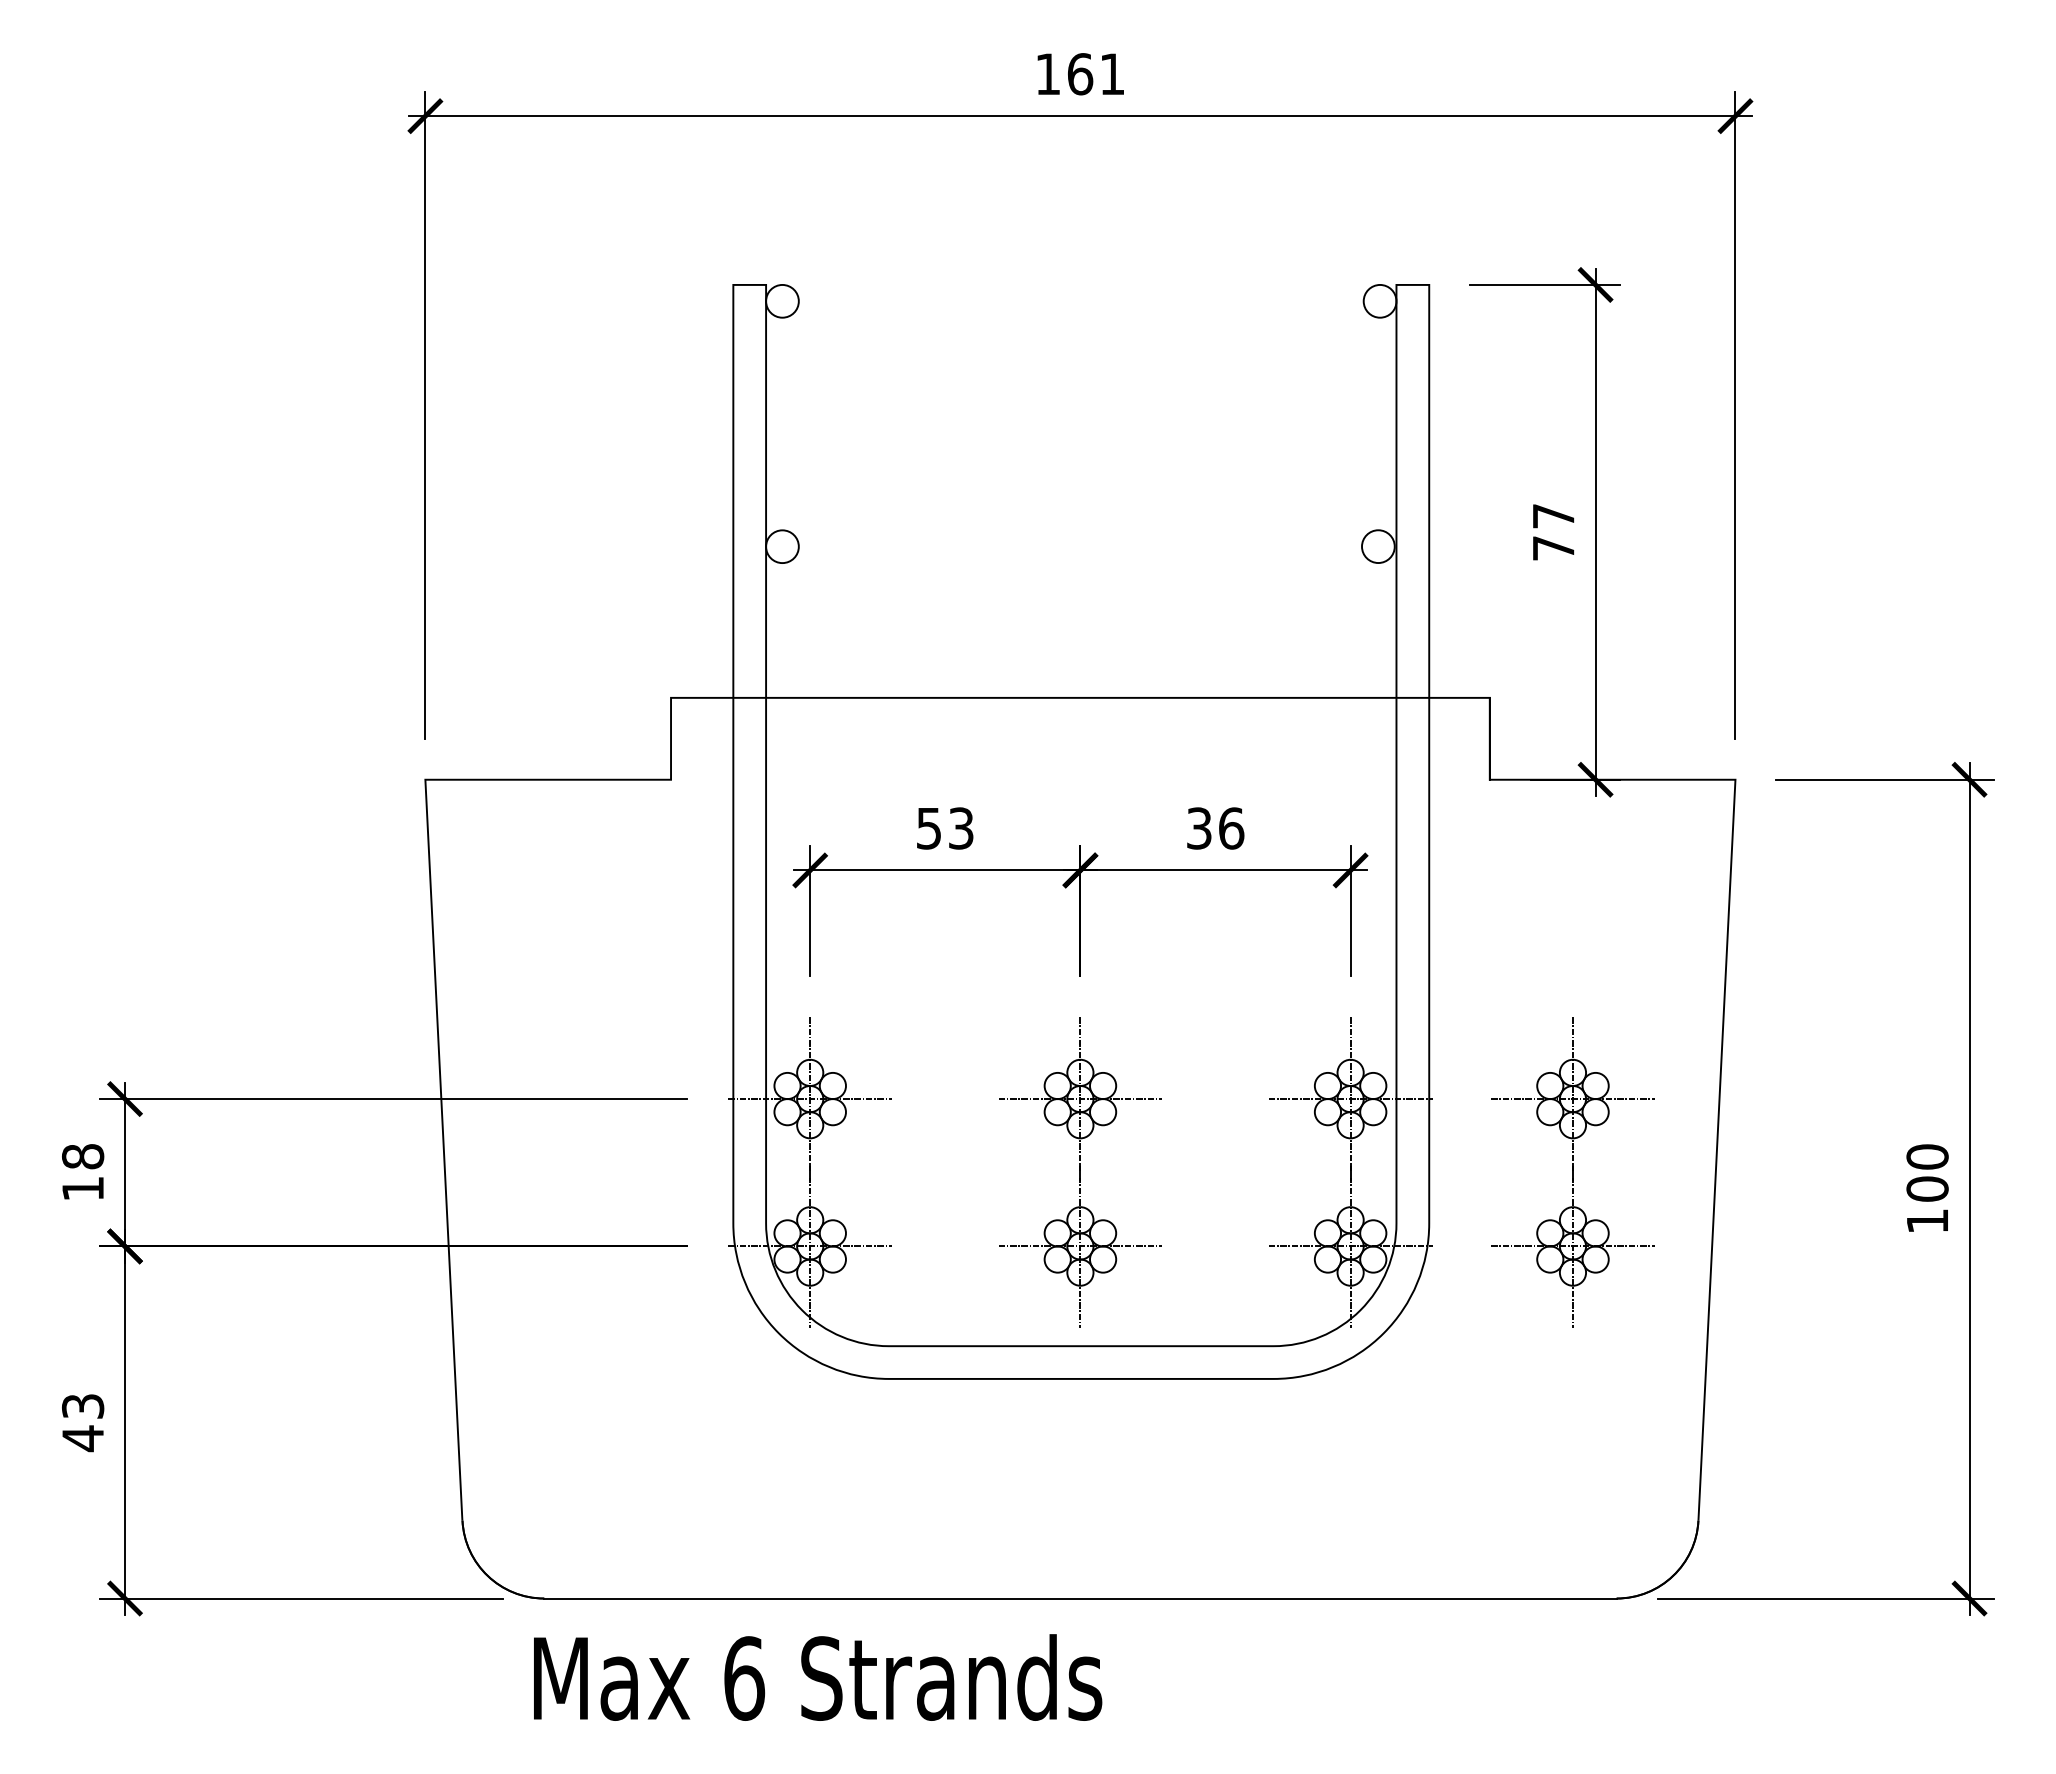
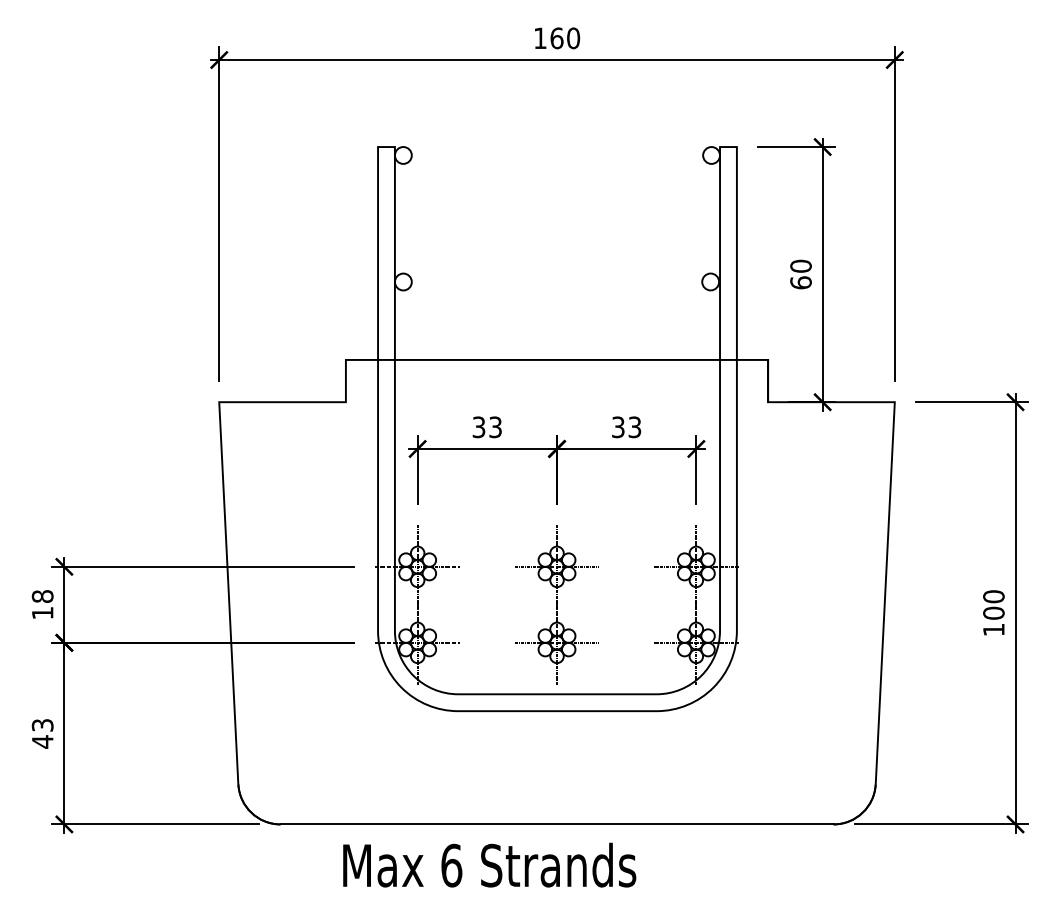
text: (1112, 74) -> (573, 38), 161 -> 160
text: (1552, 532) -> (800, 274), 77 -> 60
text: (930, 826) -> (479, 426), 53 -> 33
text: (1230, 828) -> (634, 427), 36 -> 33
part: (1571, 1172) -> (810, 604), removed
text: (817, 1676) -> (489, 864), moved

